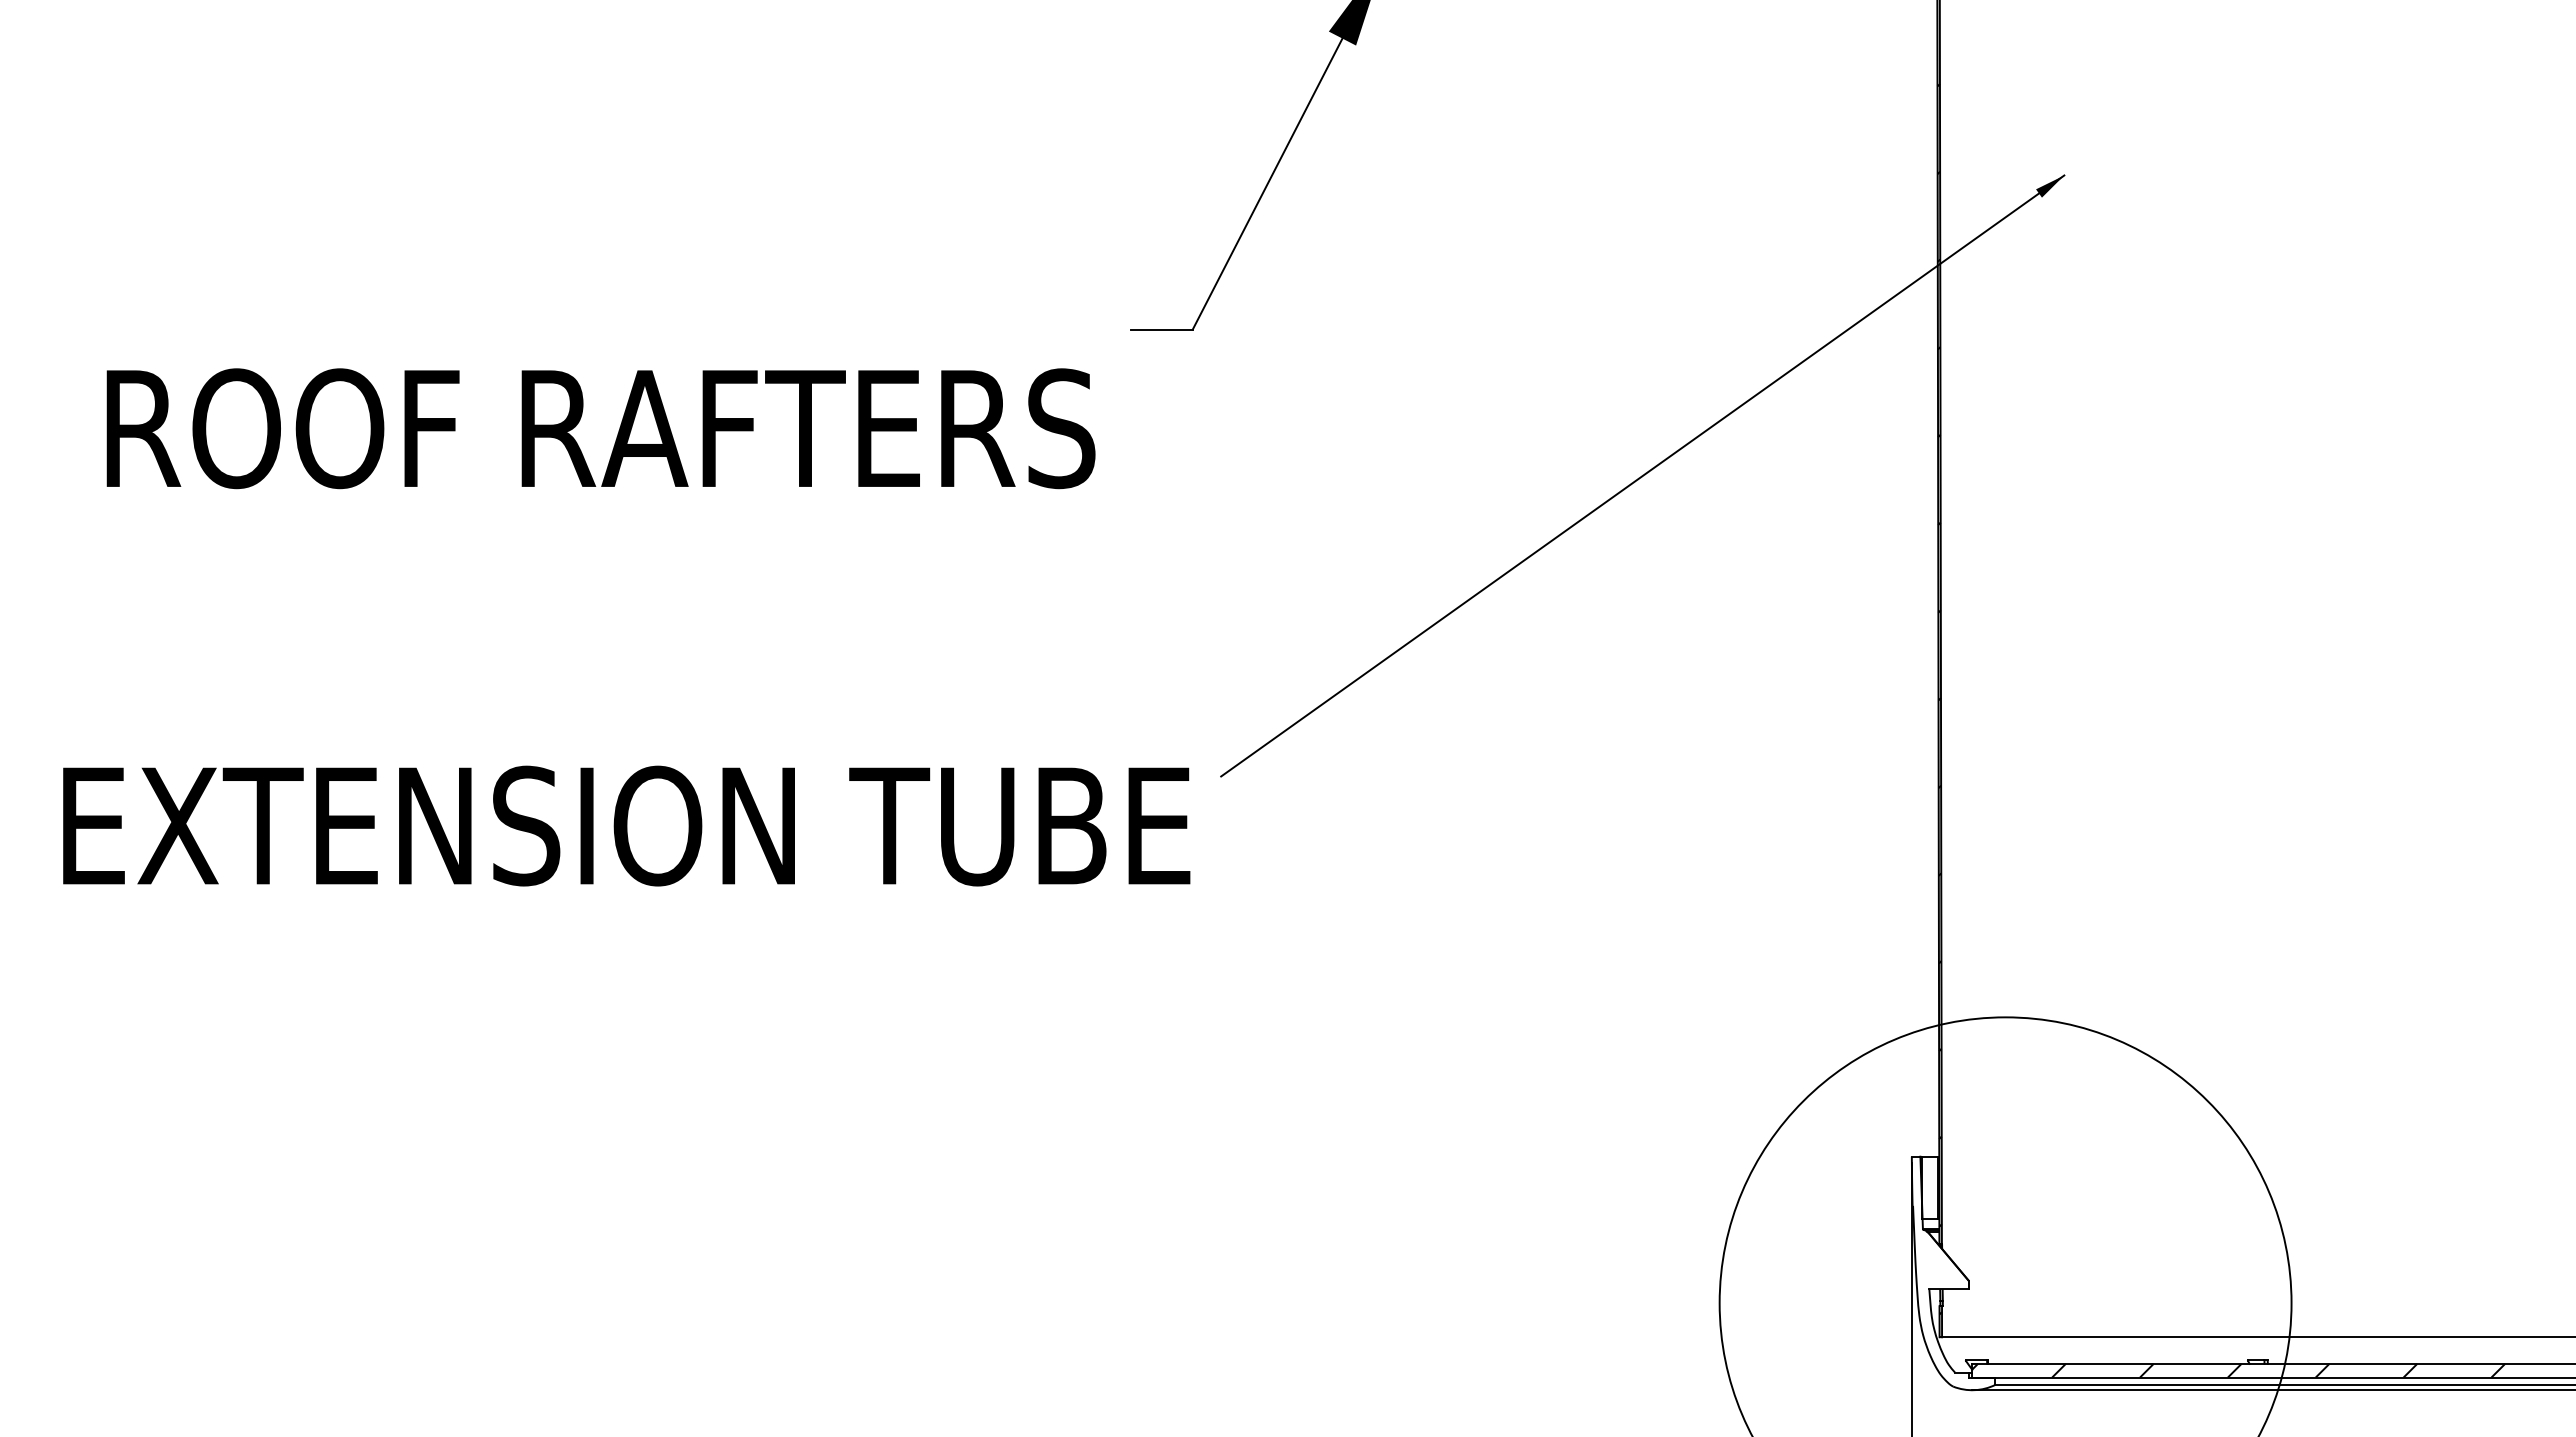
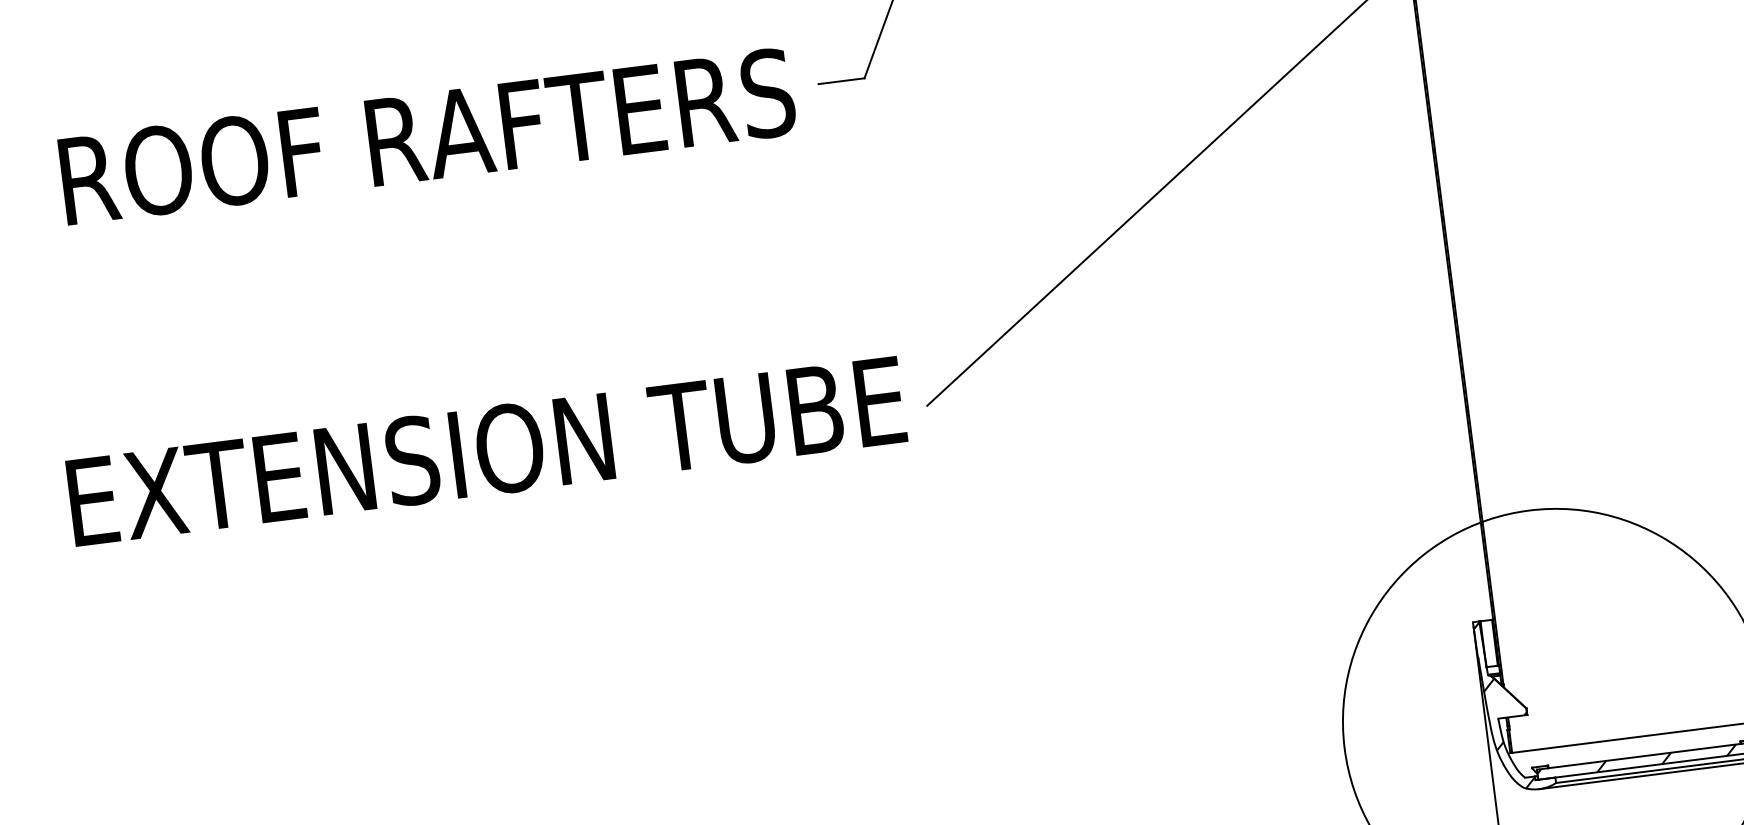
text: (600, 428) -> (427, 136), moved
text: (626, 825) -> (486, 450), moved
hatch: (1939, 1272) -> (1504, 705), added

